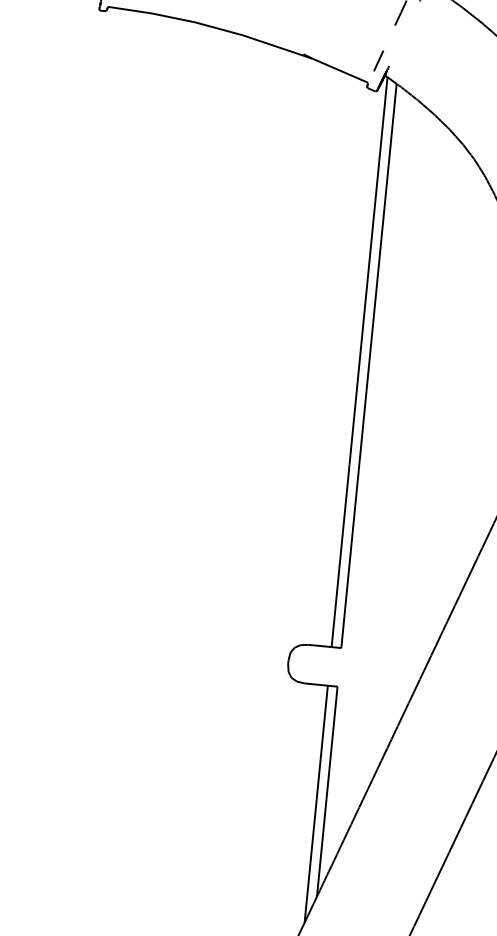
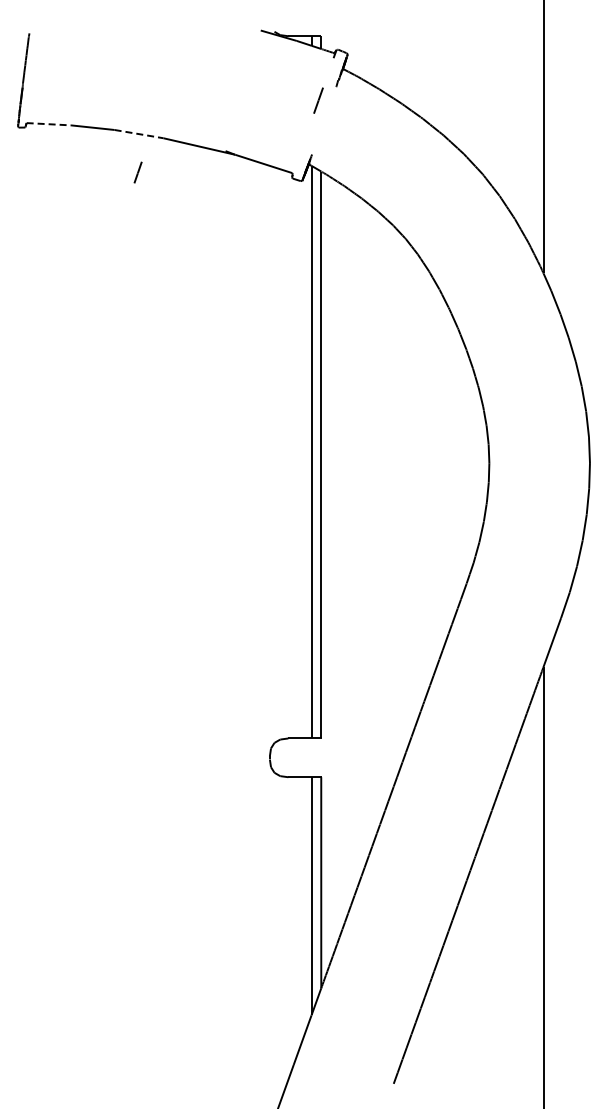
line: (130, 10) -> (49, 124), solid -> dashed
line: (219, 29) -> (139, 134), solid -> dashed
line: (378, 60) -> (137, 172), moved

